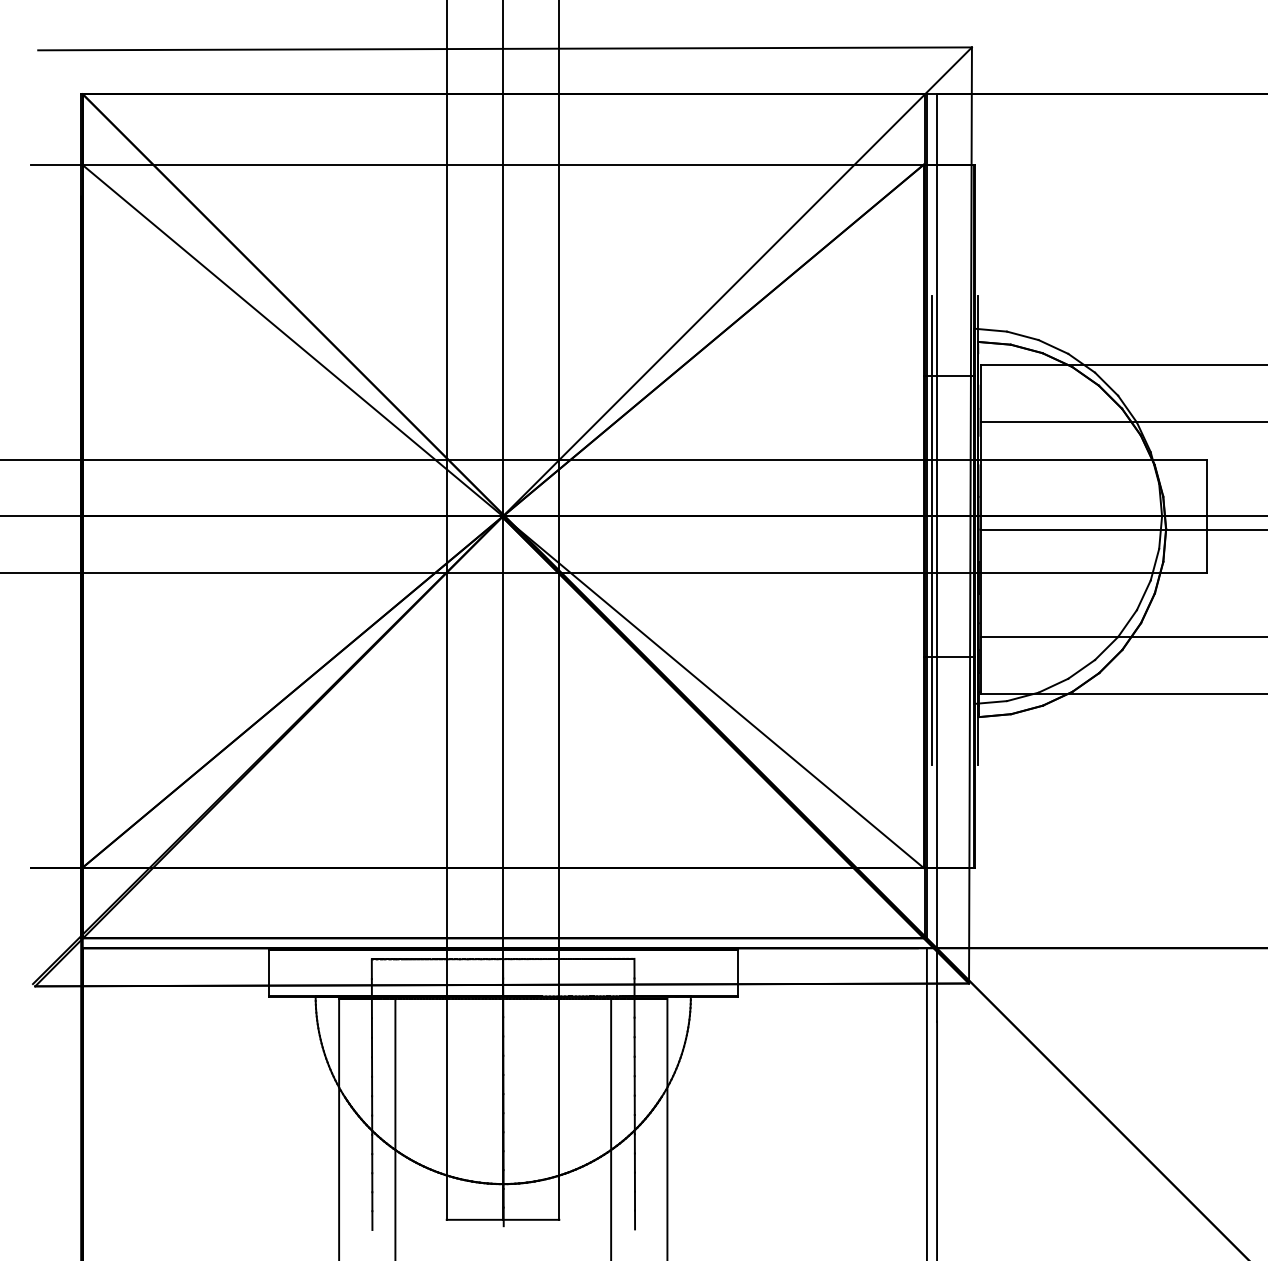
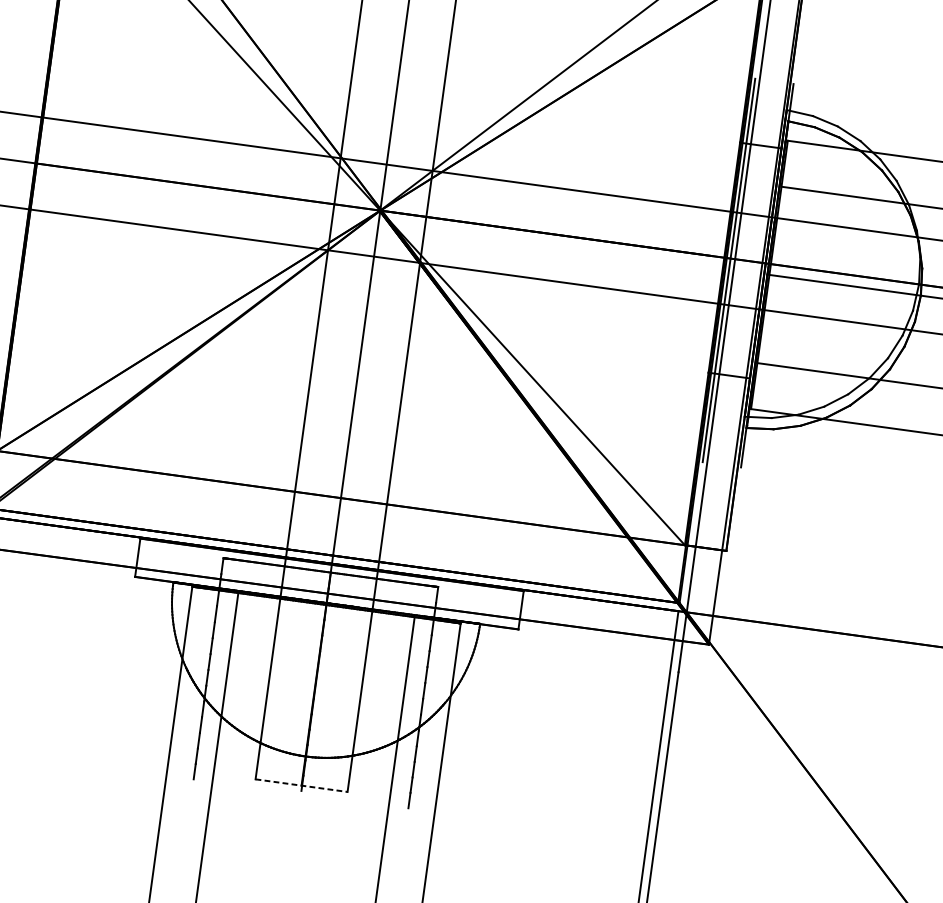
line: (503, 1219) -> (302, 785), solid -> dashed

